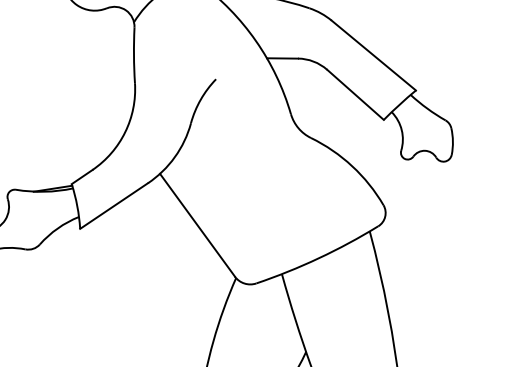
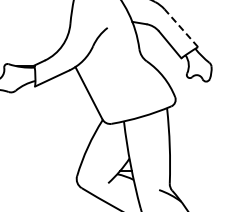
line: (373, 53) -> (181, 27), solid -> dashed

